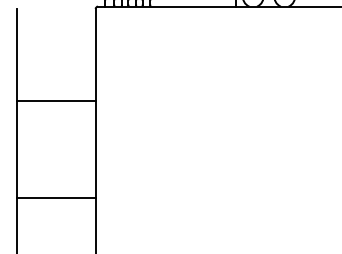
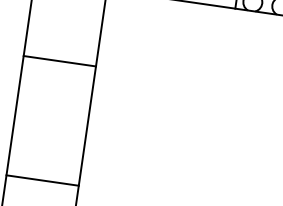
line: (55, 100) -> (59, 60), moved
line: (55, 197) -> (41, 180), moved

